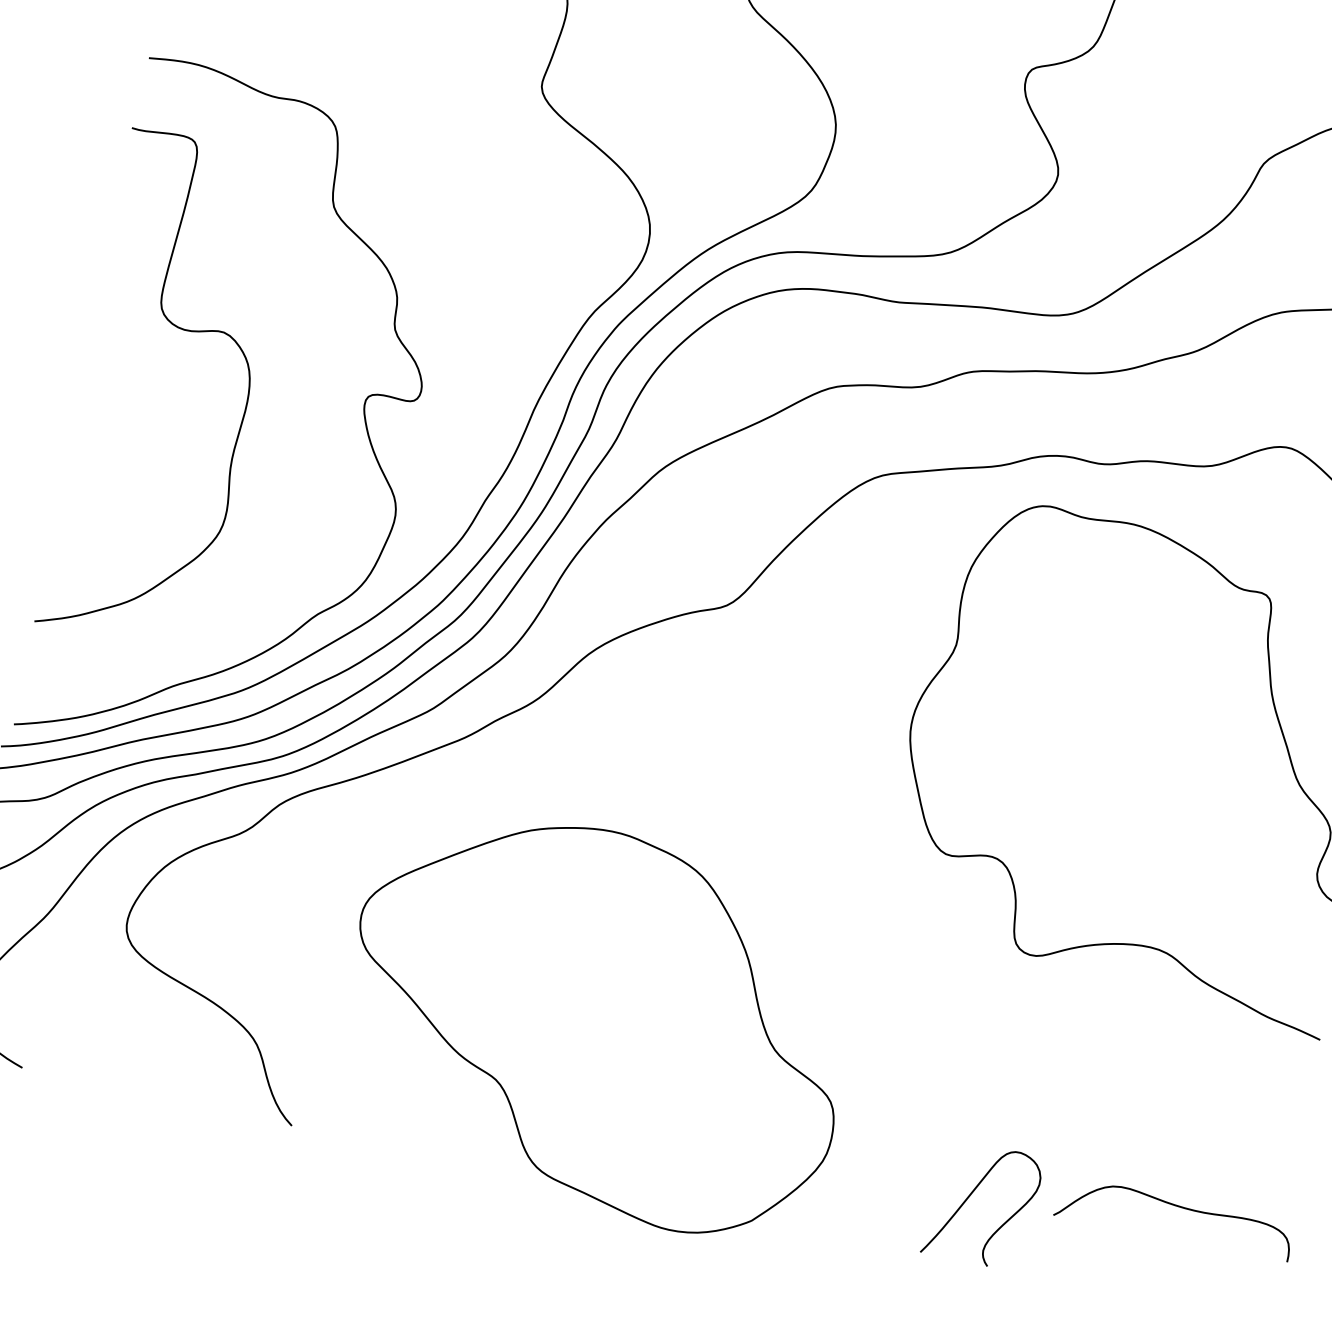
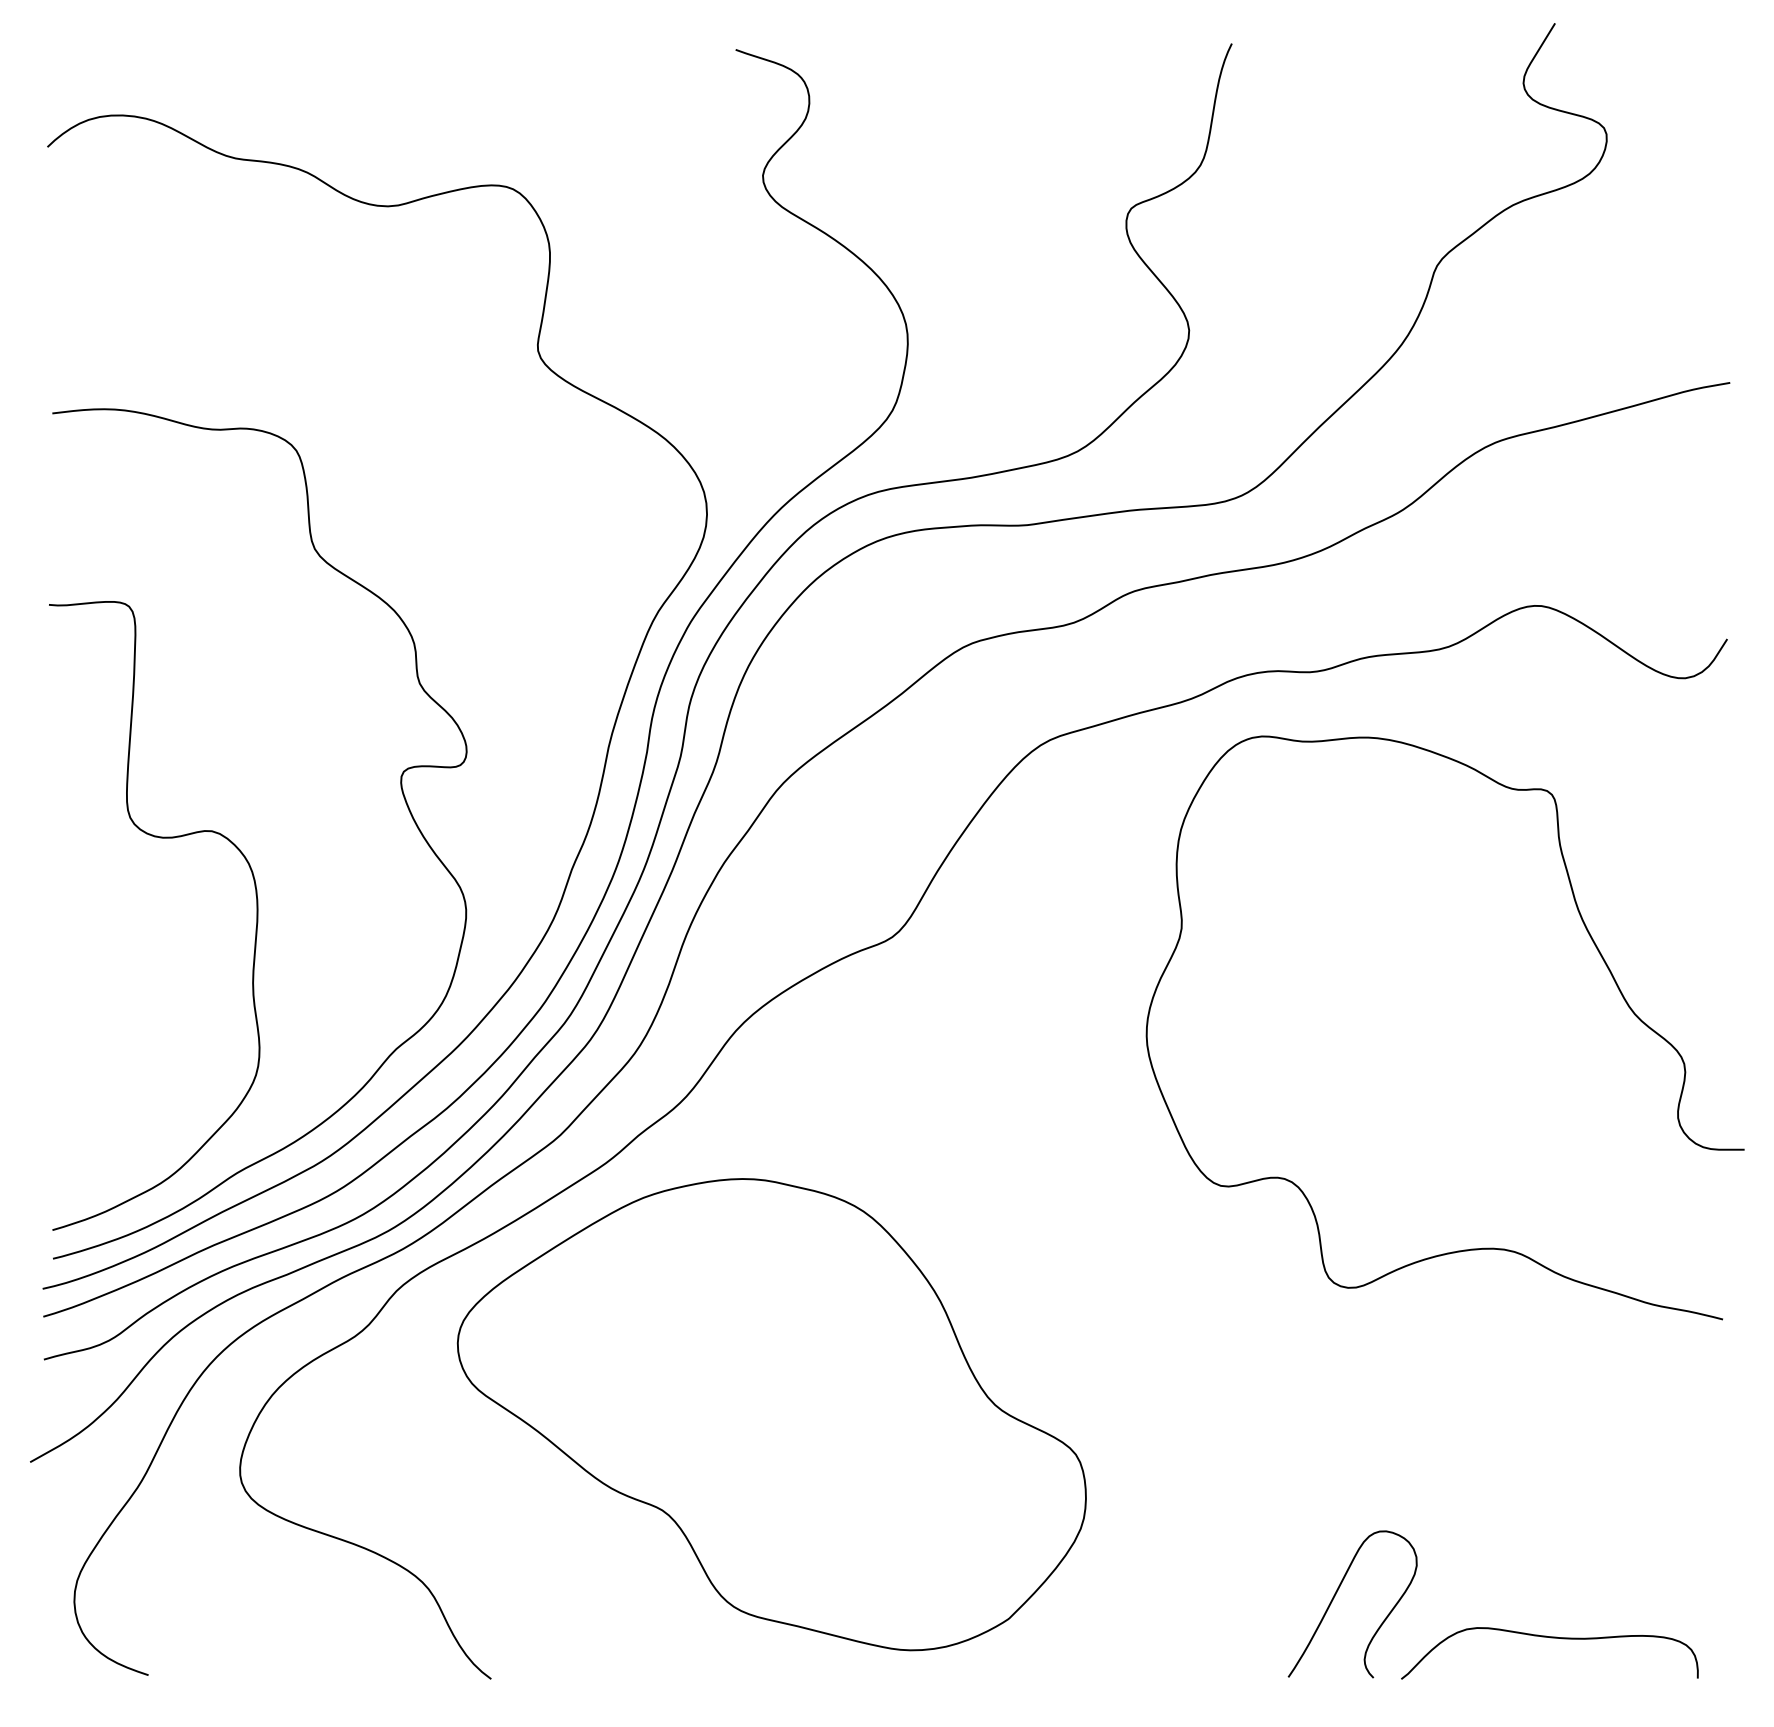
curve: (181, 329) -> (159, 838), moved
part: (597, 1021) -> (771, 1414), moved
curve: (1177, 1207) -> (1550, 1638), moved

